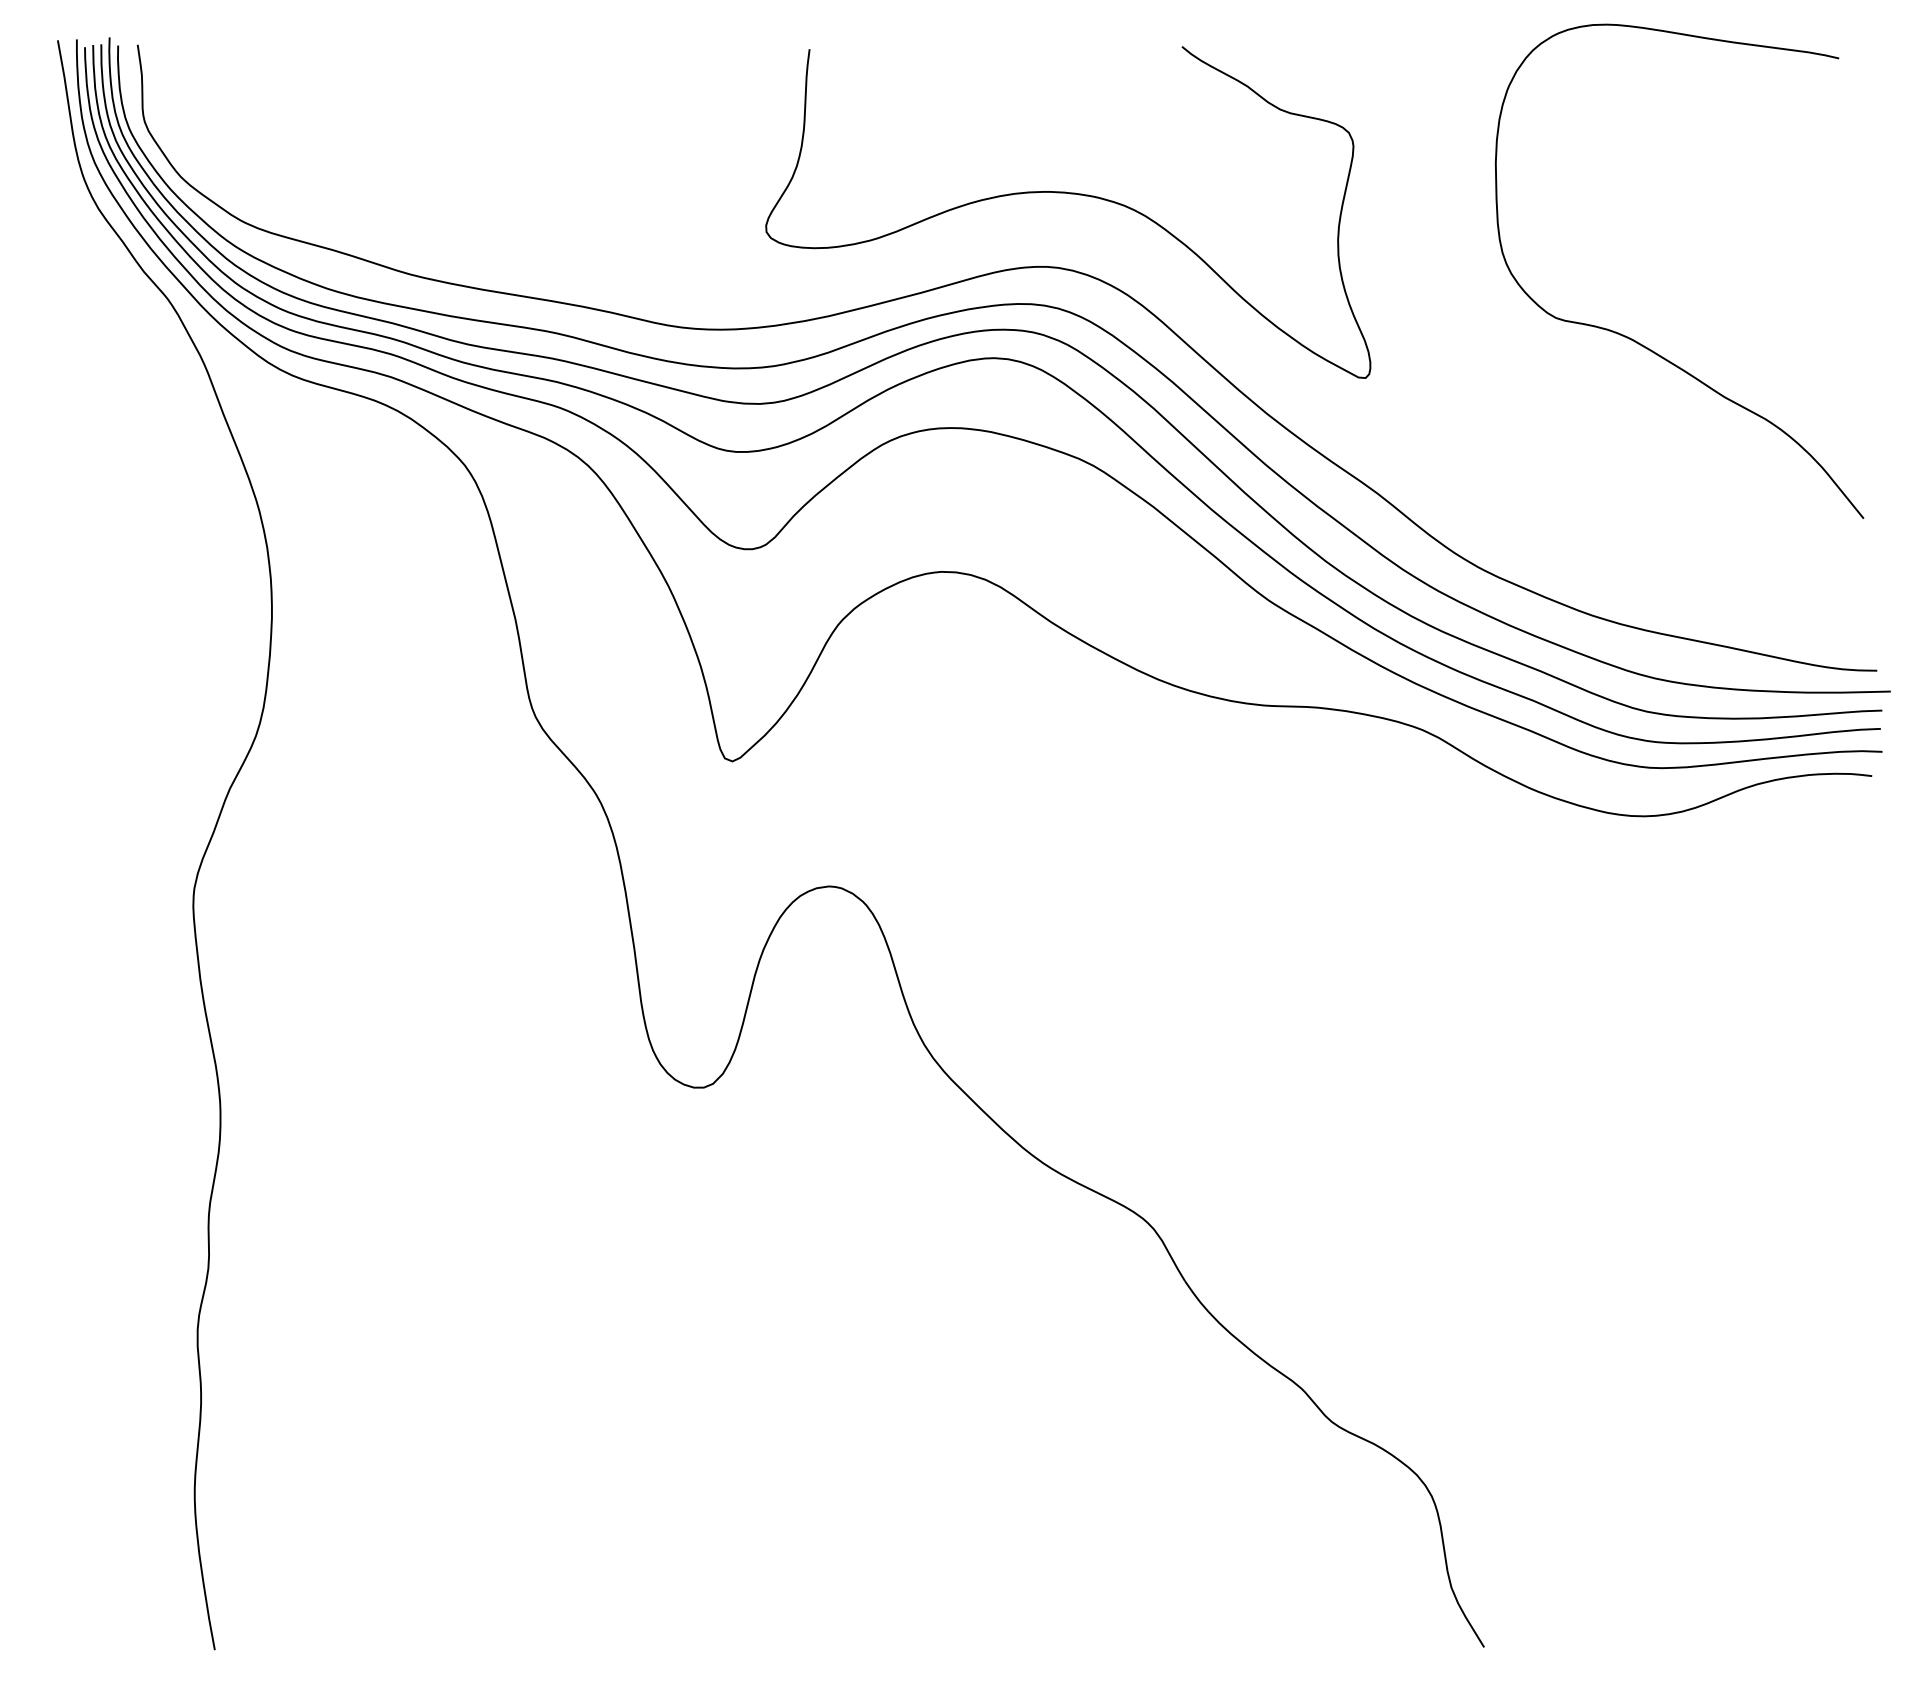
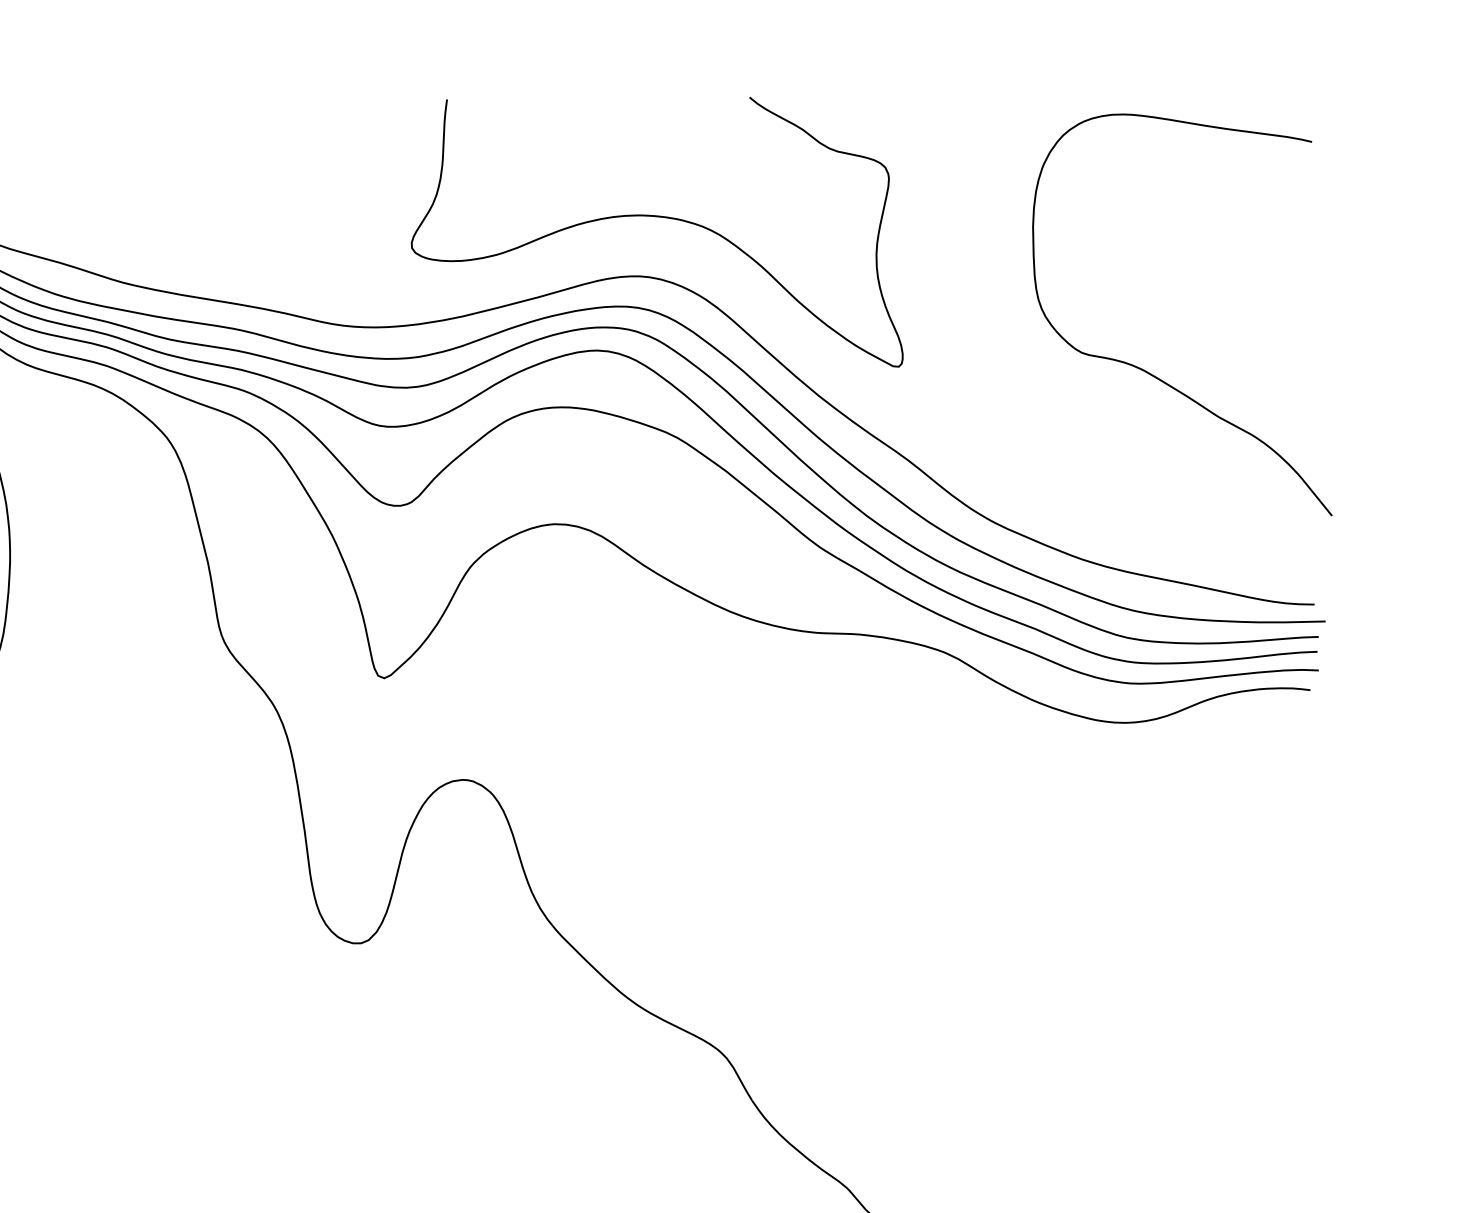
curve: (1639, 342) -> (1149, 372), moved

